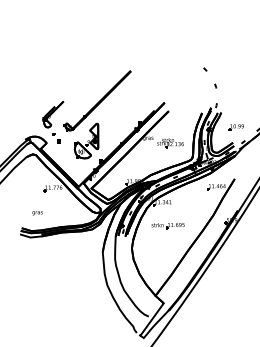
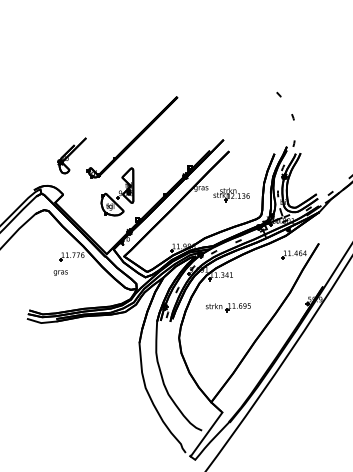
part: (235, 127) -> (320, 173), removed
part: (56, 137) -> (76, 187), removed
text: (37, 212) -> (60, 272), moved

